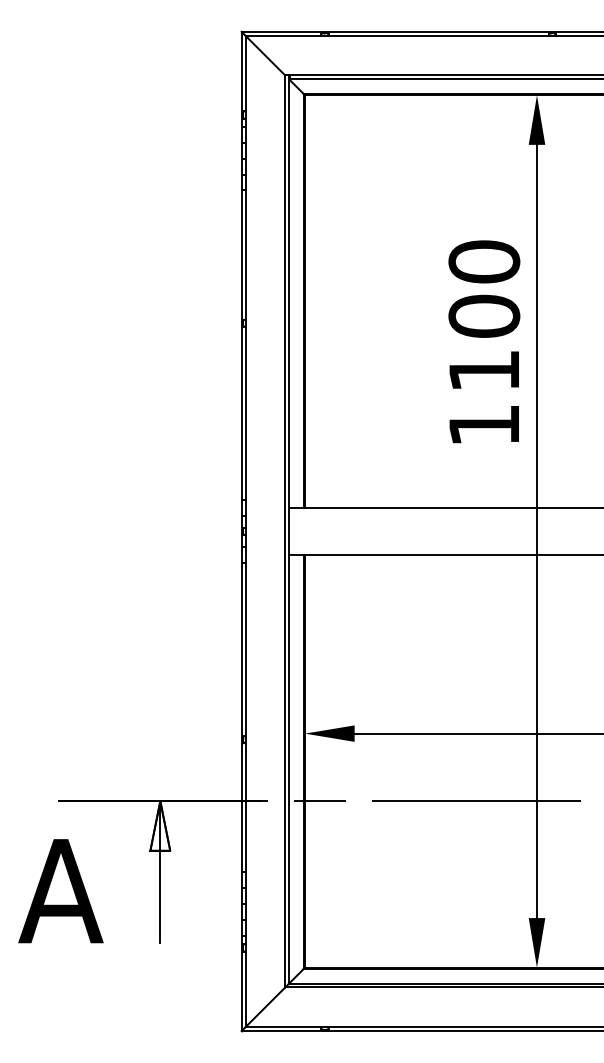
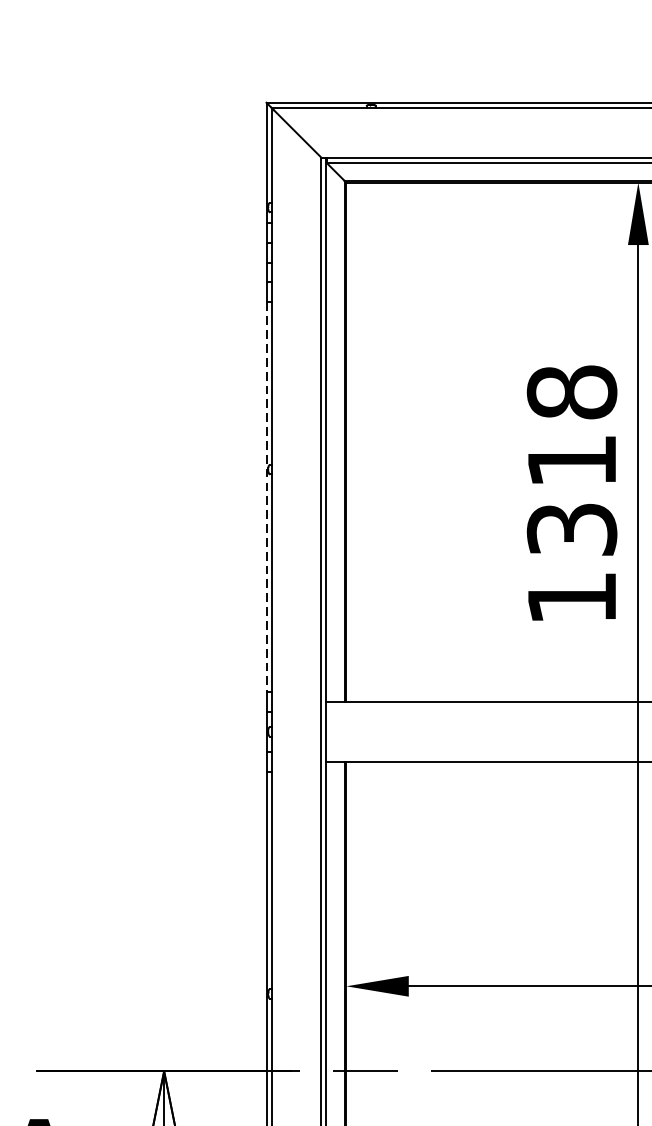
text: (484, 315) -> (572, 459), 1100 -> 1318
line: (241, 345) -> (266, 497), solid -> dashed

